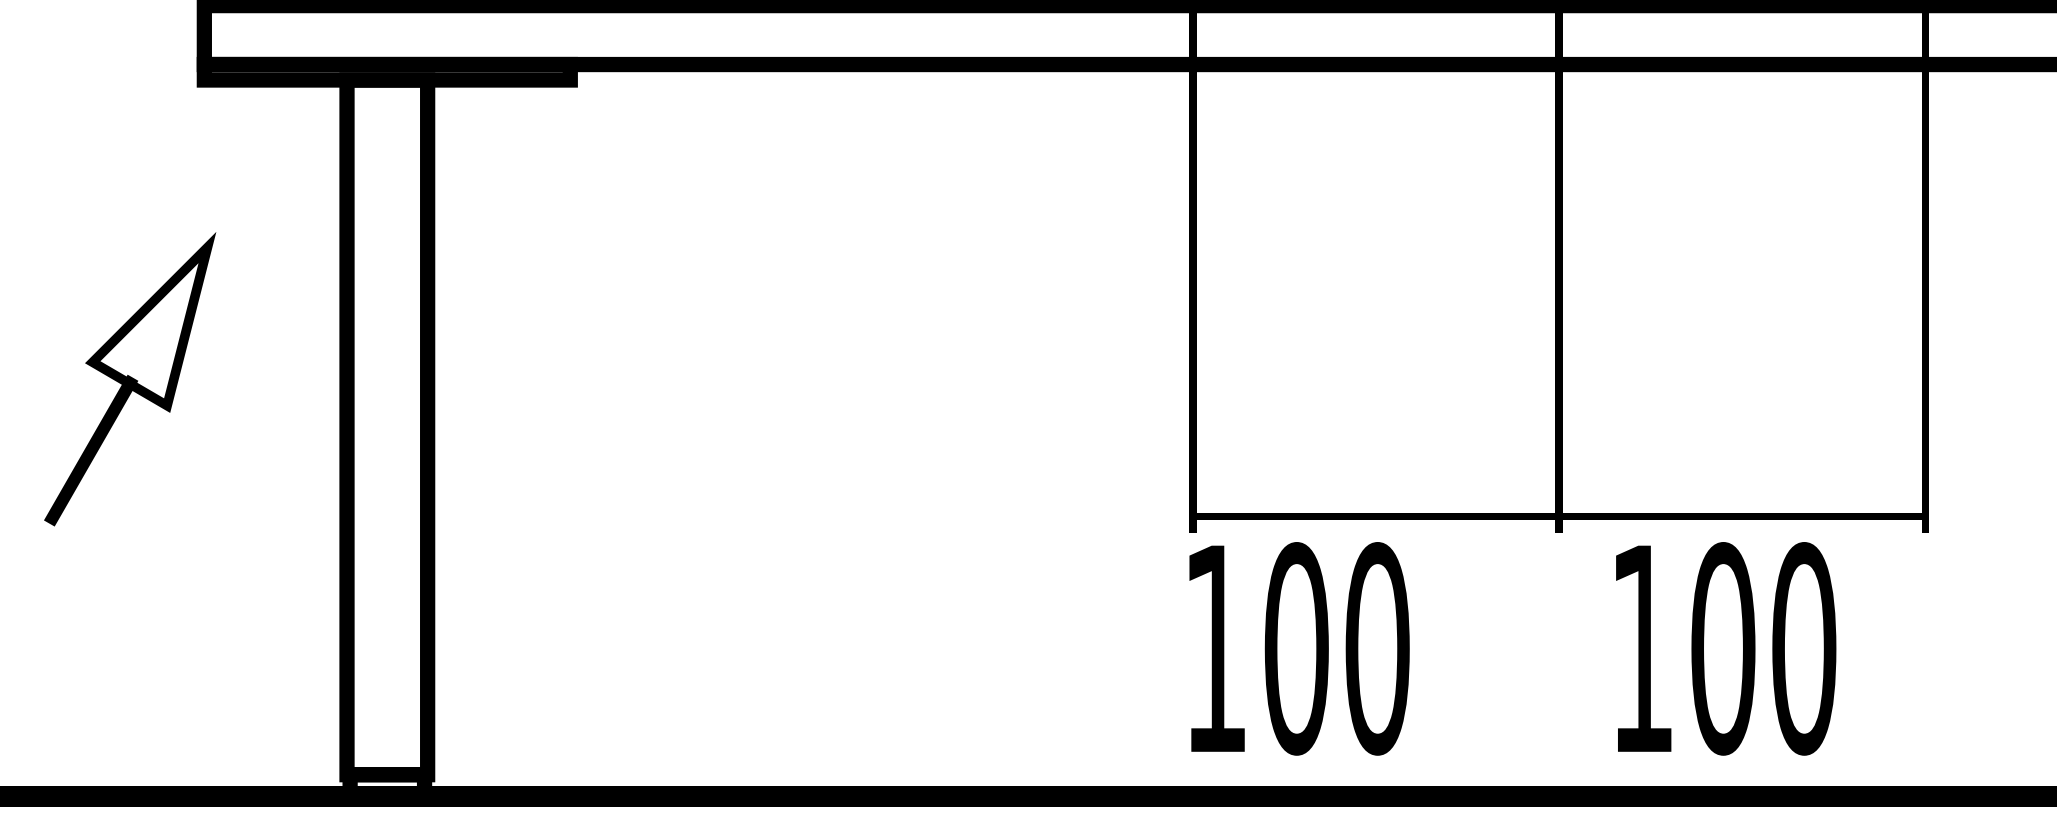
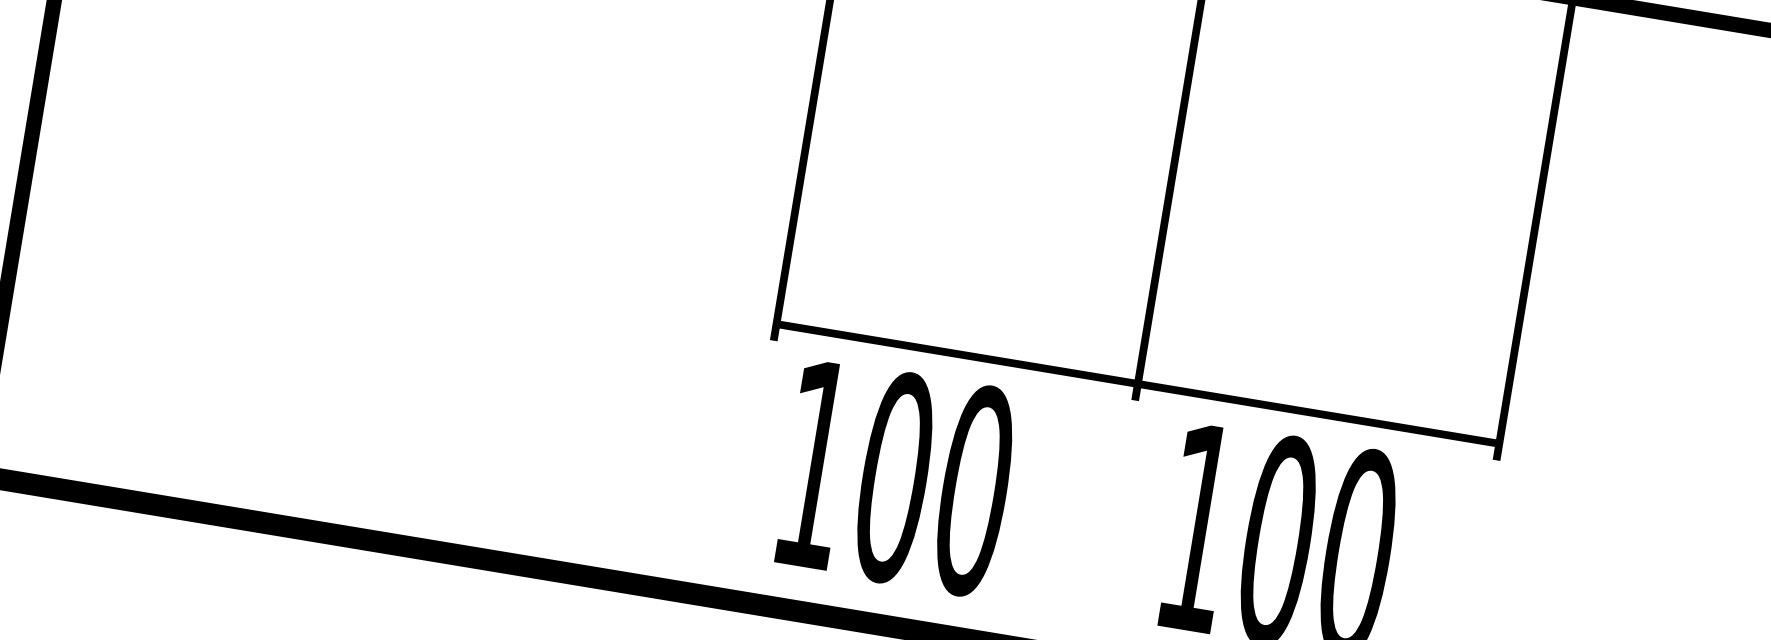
text: (1299, 648) -> (897, 477), moved

